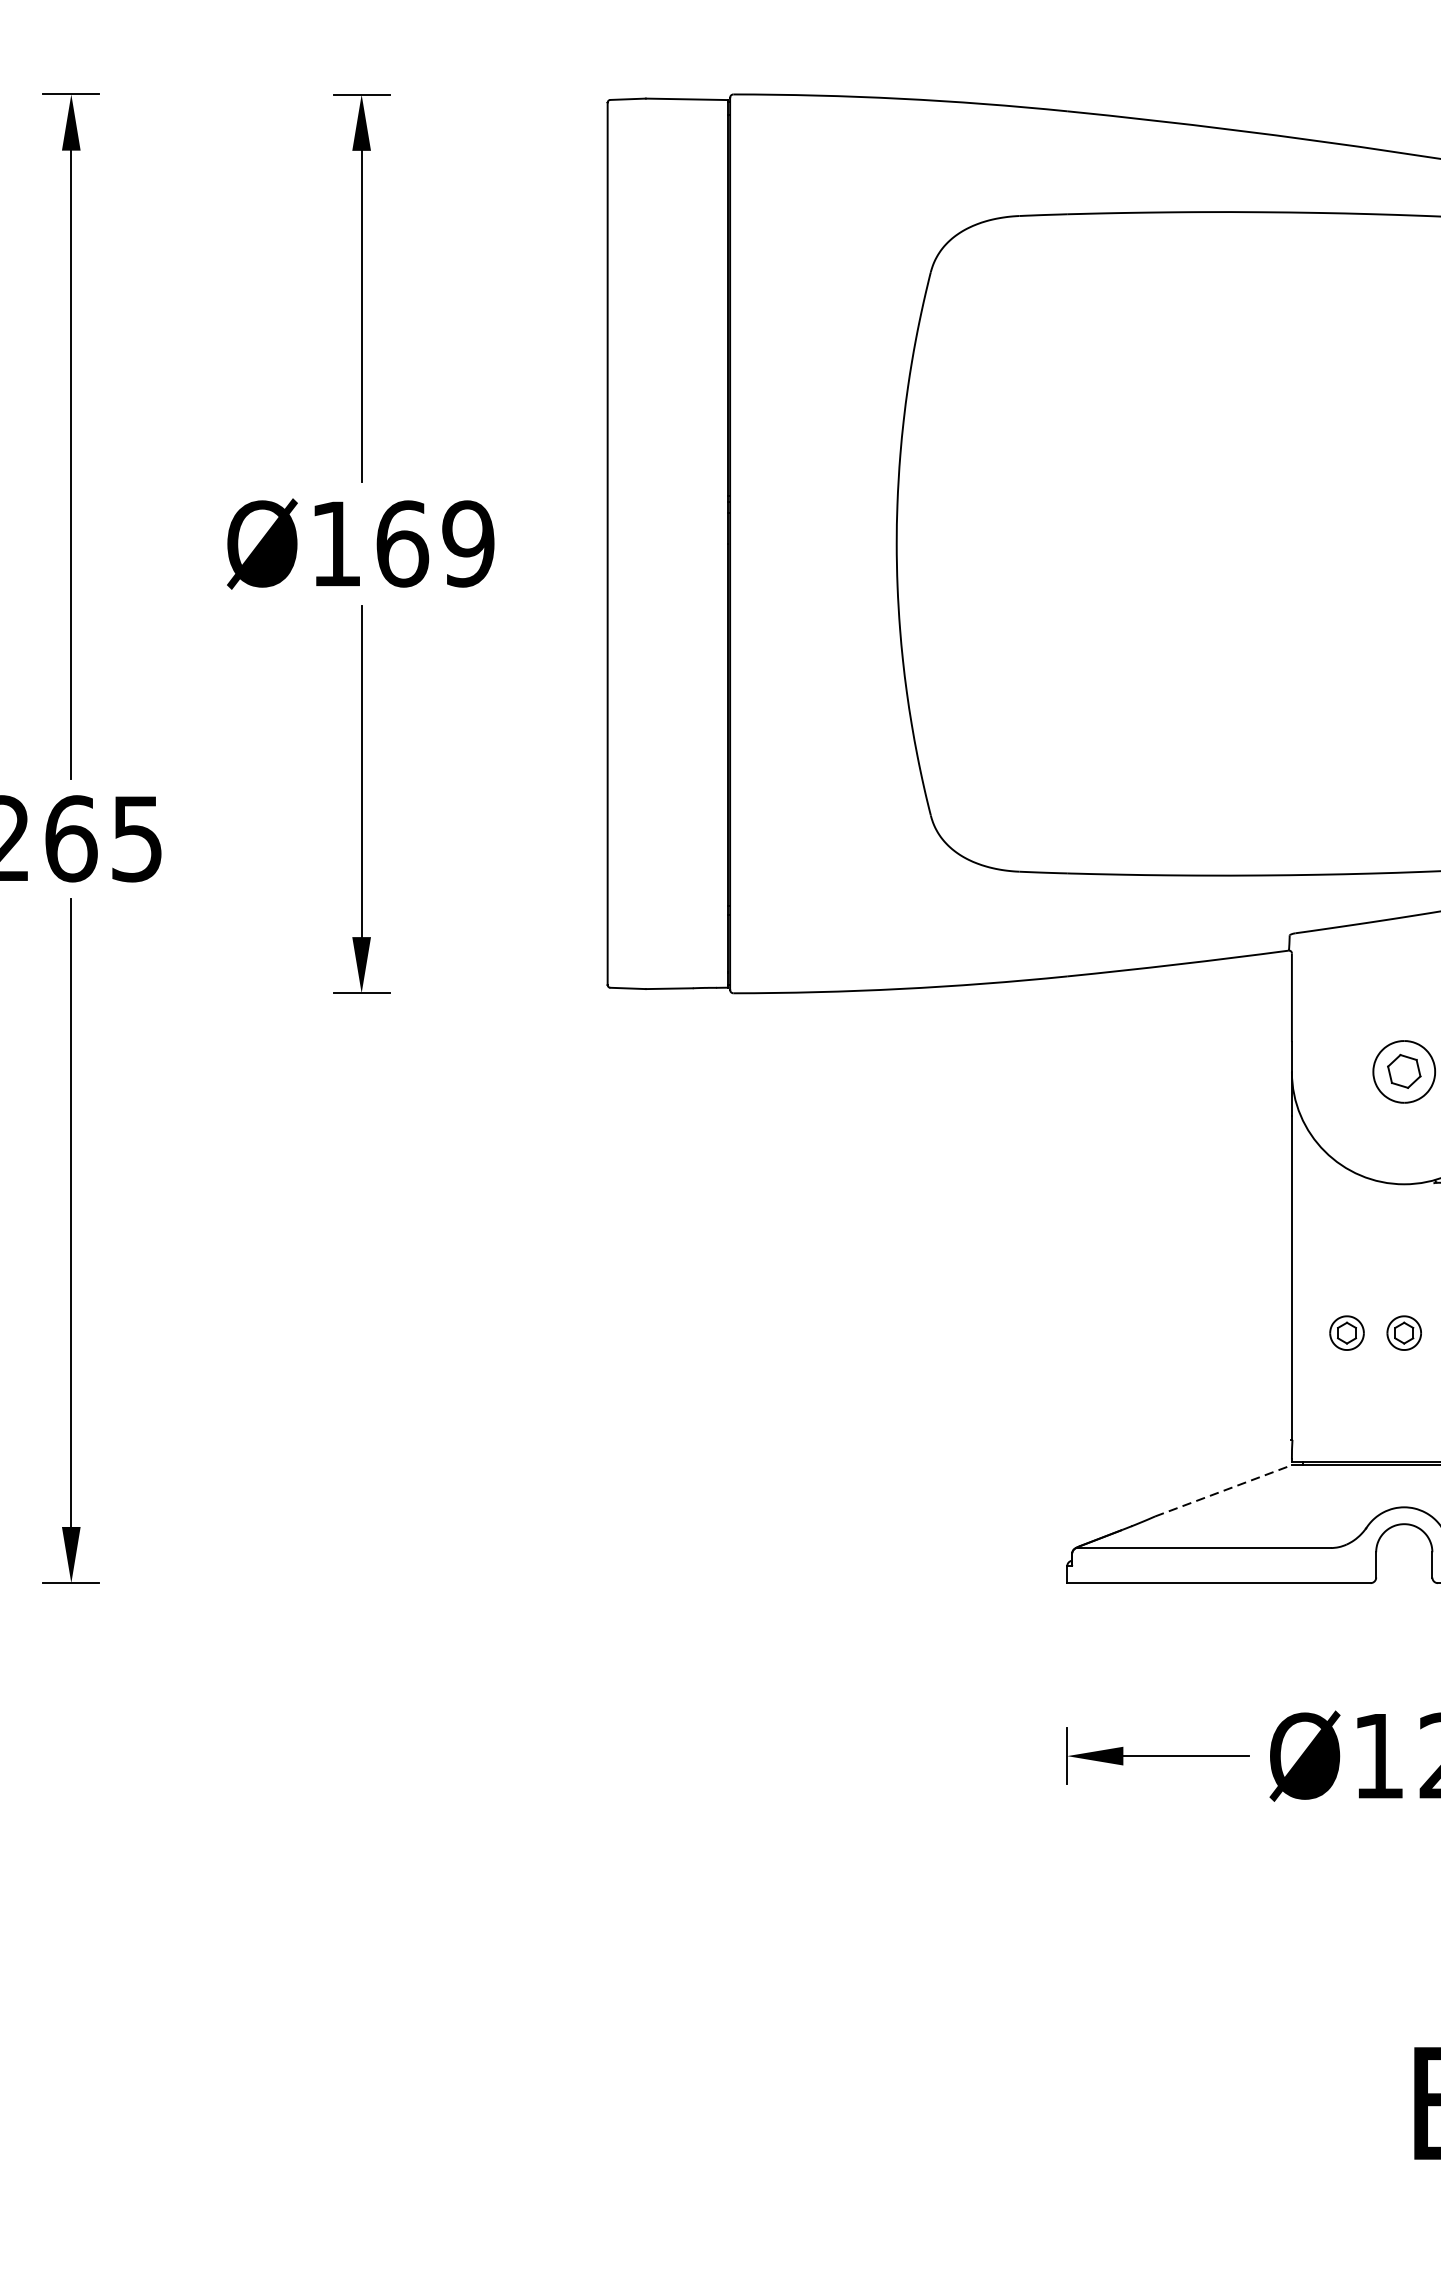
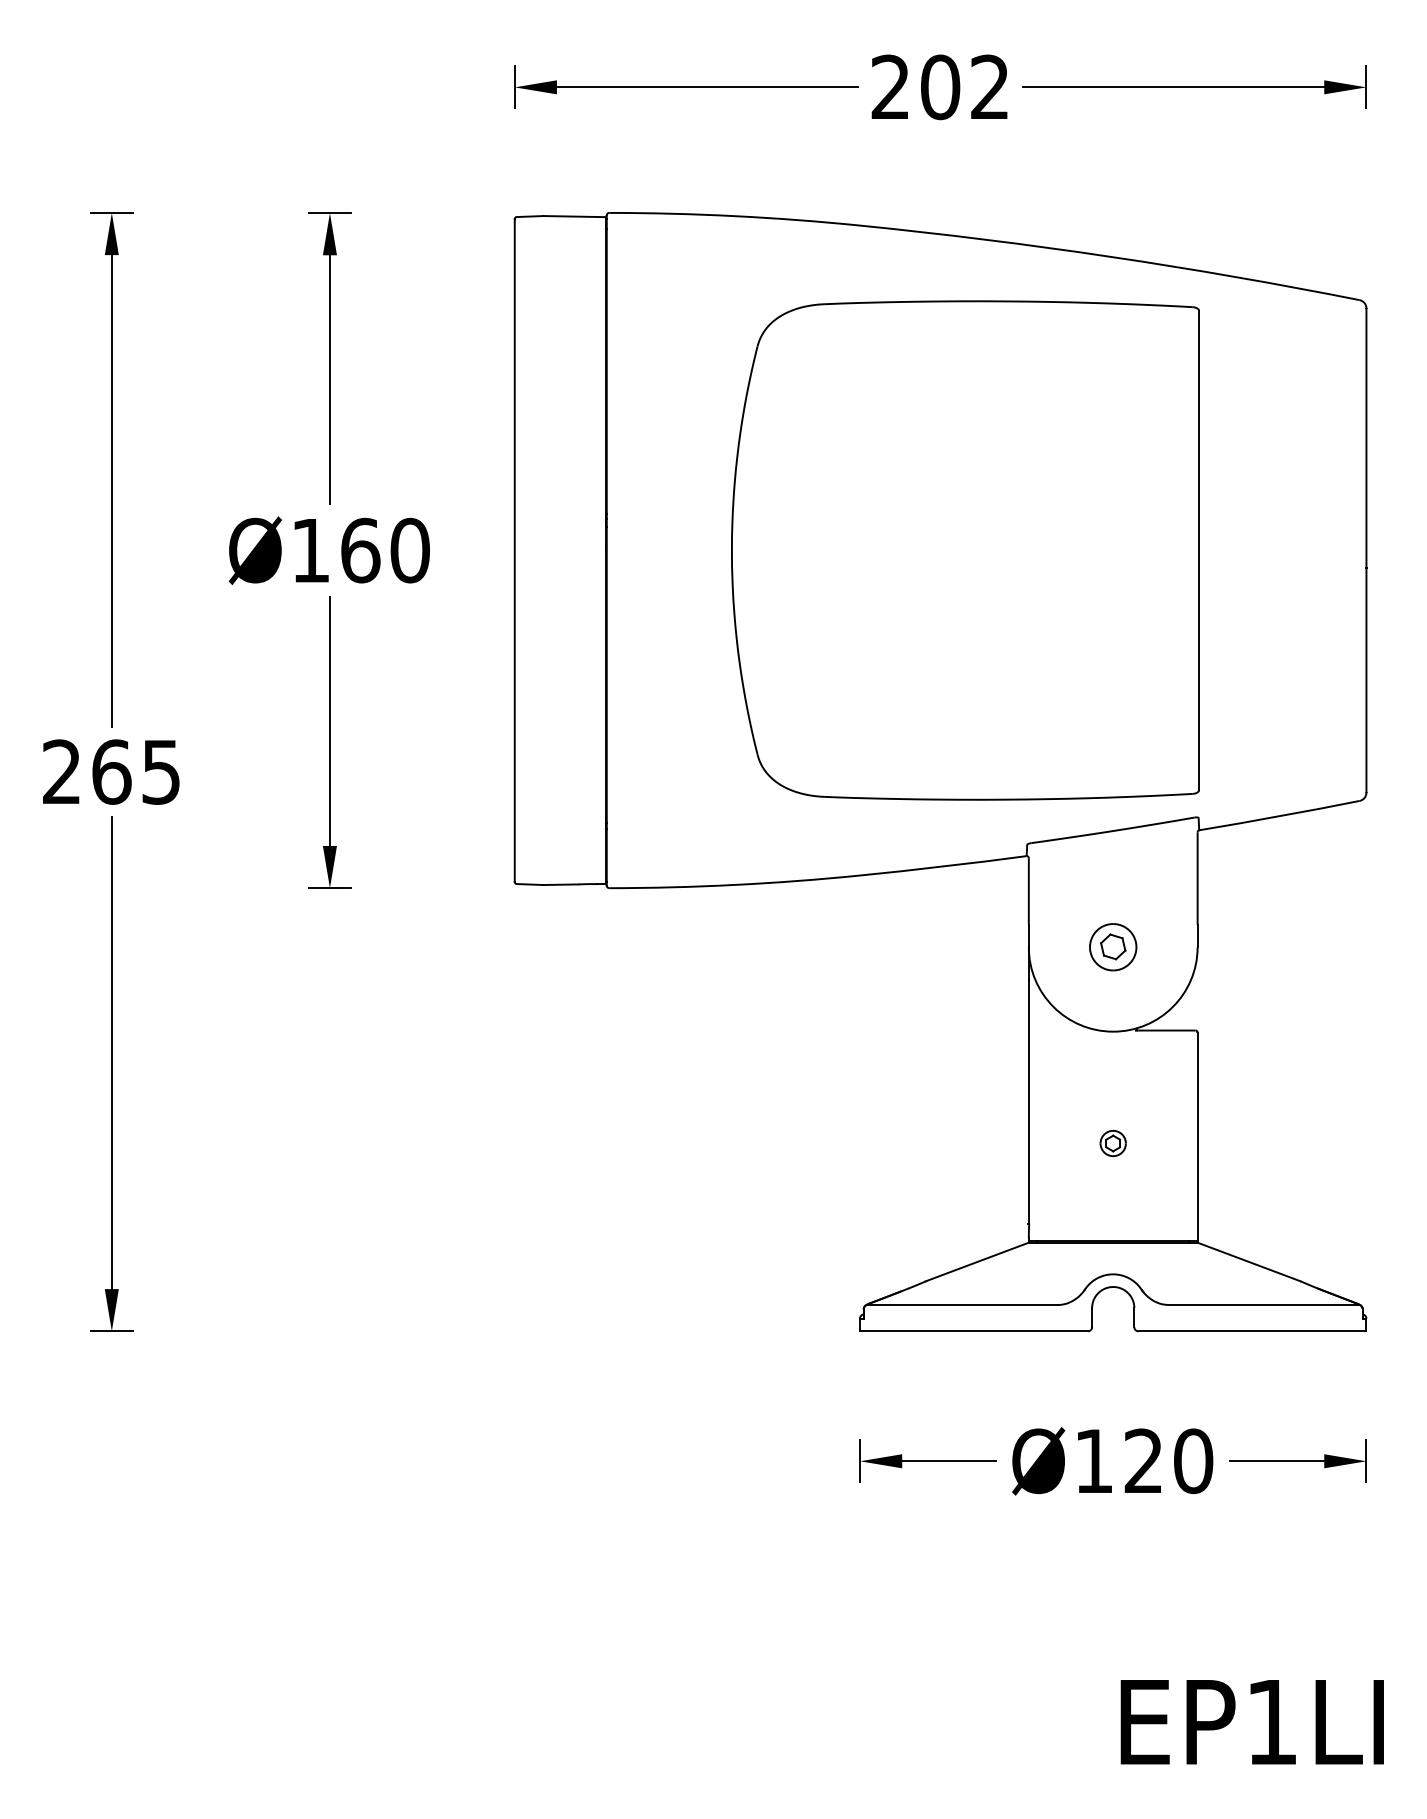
text: (467, 543) -> (409, 550), Ø169 -> Ø160
part: (1346, 1333) -> (1069, 1143), removed
line: (1223, 1490) -> (977, 1261), dashed -> solid

